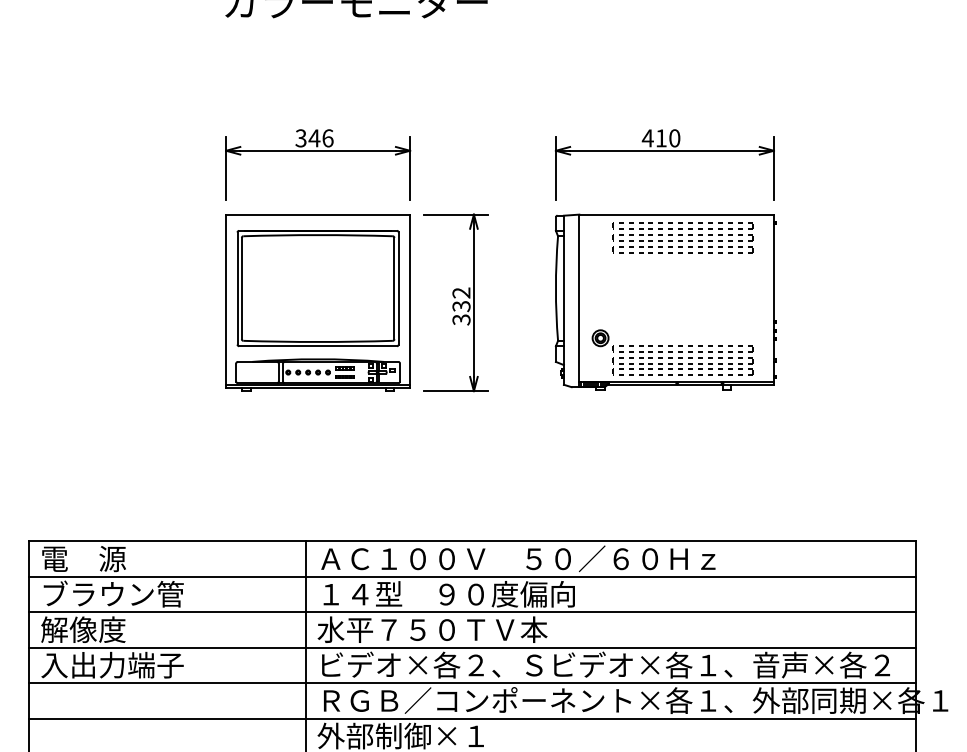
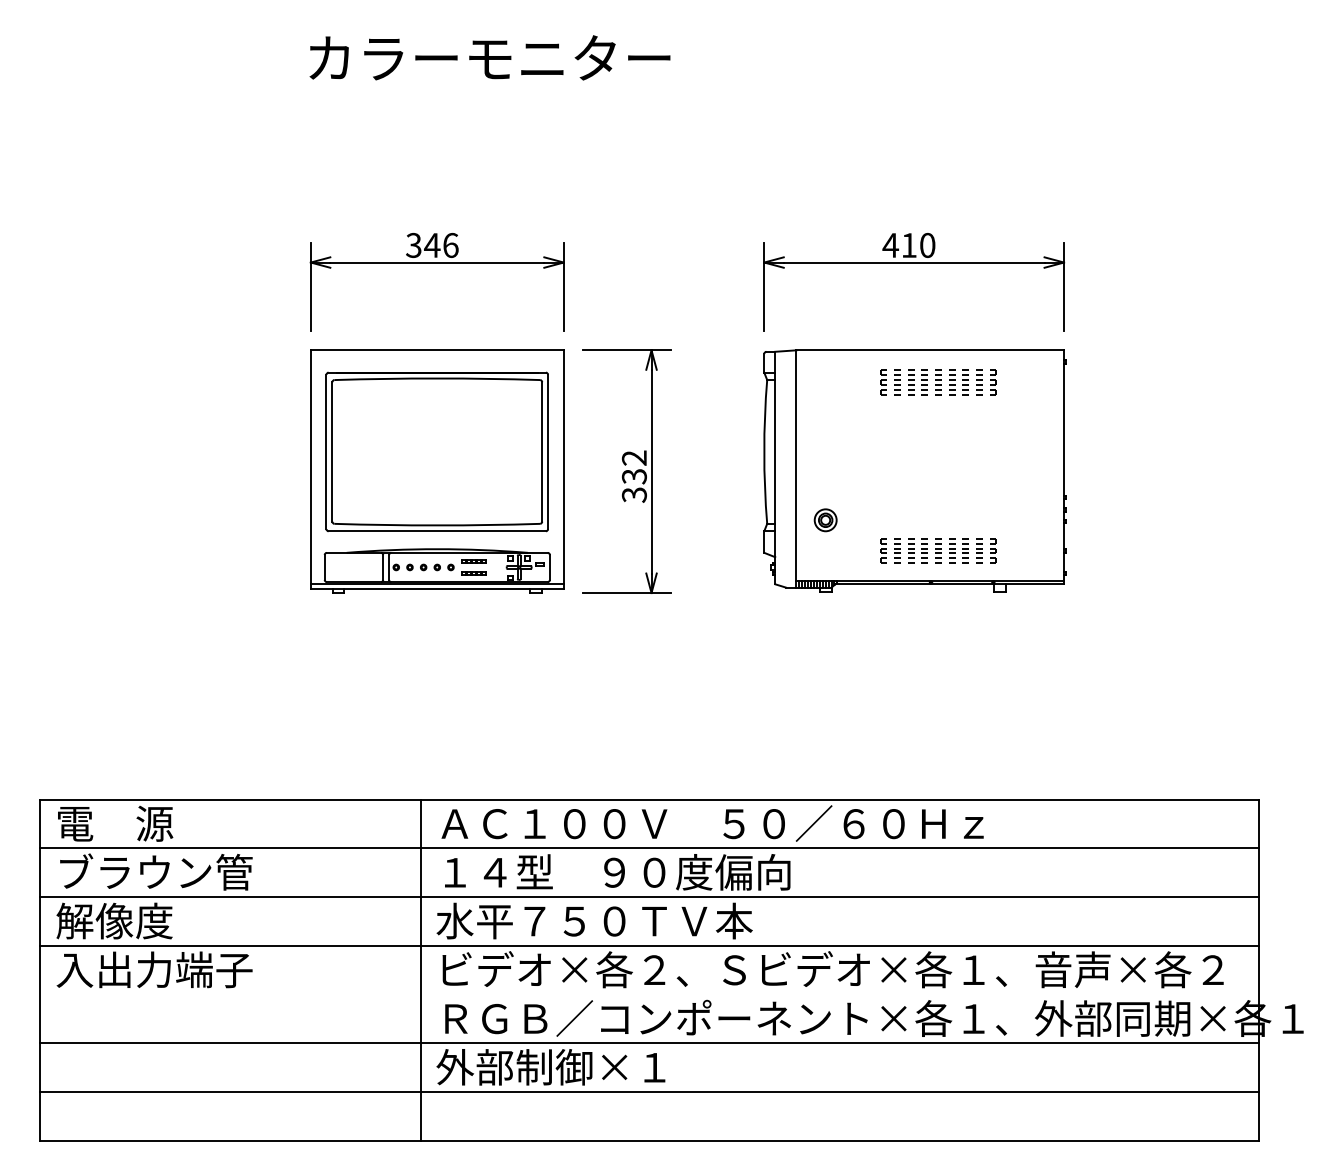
part: (682, 238) -> (938, 382), size x0.6
part: (682, 360) -> (938, 550), size x0.6
line: (472, 683) -> (649, 994), removed

